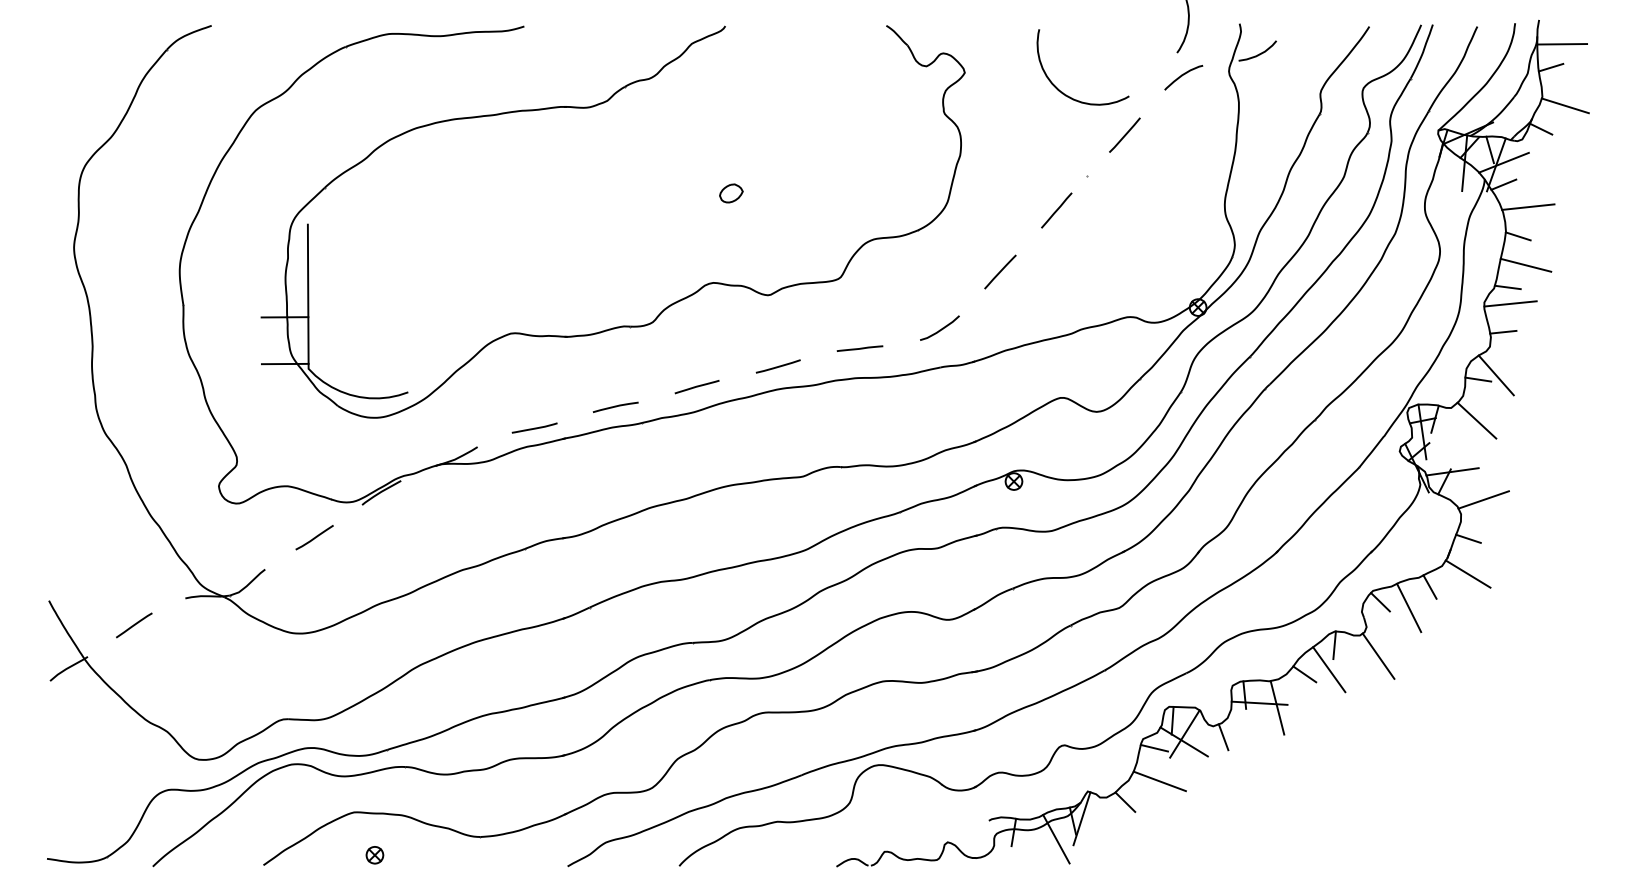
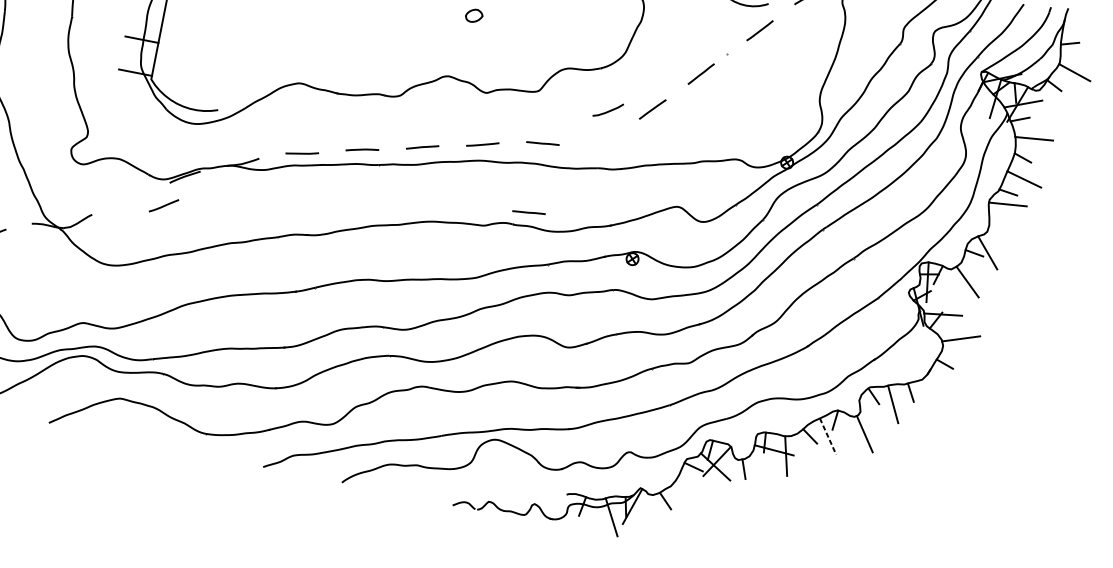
line: (1562, 44) -> (1081, 28), removed
curve: (939, 329) -> (607, 111), moved
line: (1503, 331) -> (999, 222), removed
line: (859, 446) -> (528, 212), added
line: (314, 537) -> (163, 205), moved
line: (1467, 573) -> (939, 388), removed
line: (1329, 669) -> (828, 436), solid -> dashed
line: (1159, 781) -> (692, 491), removed
part: (374, 855) -> (128, 431), removed

